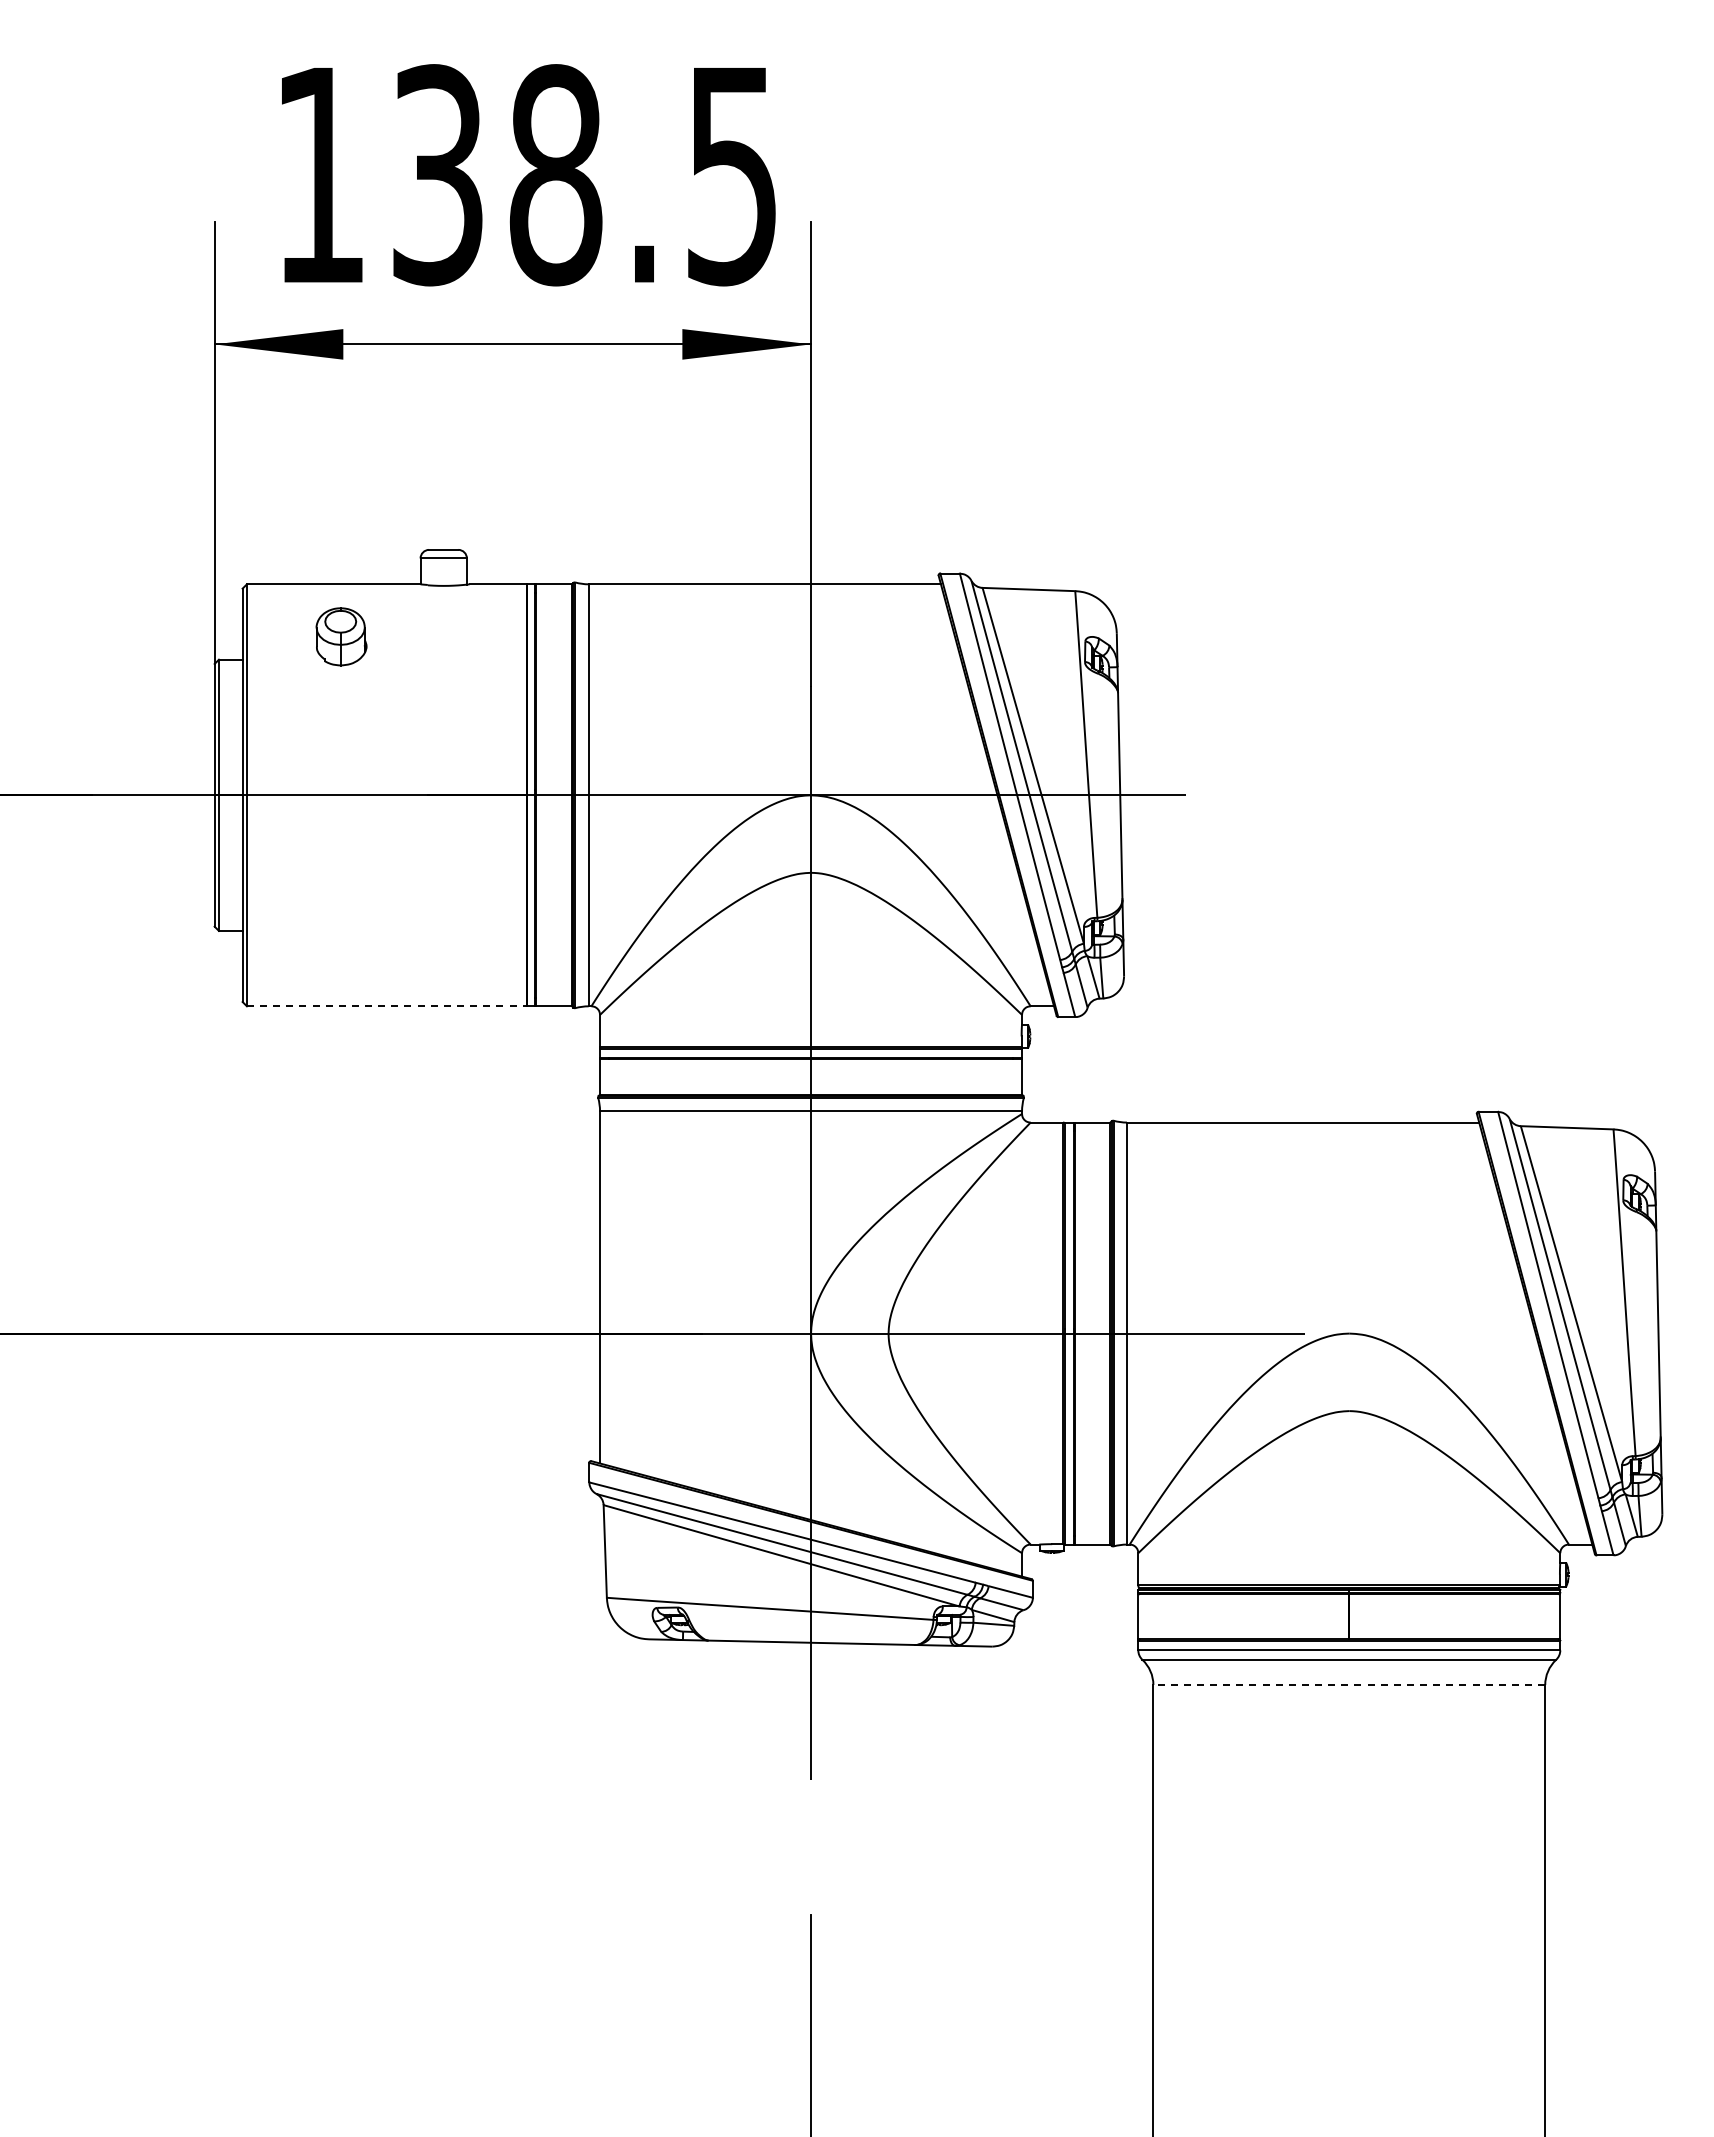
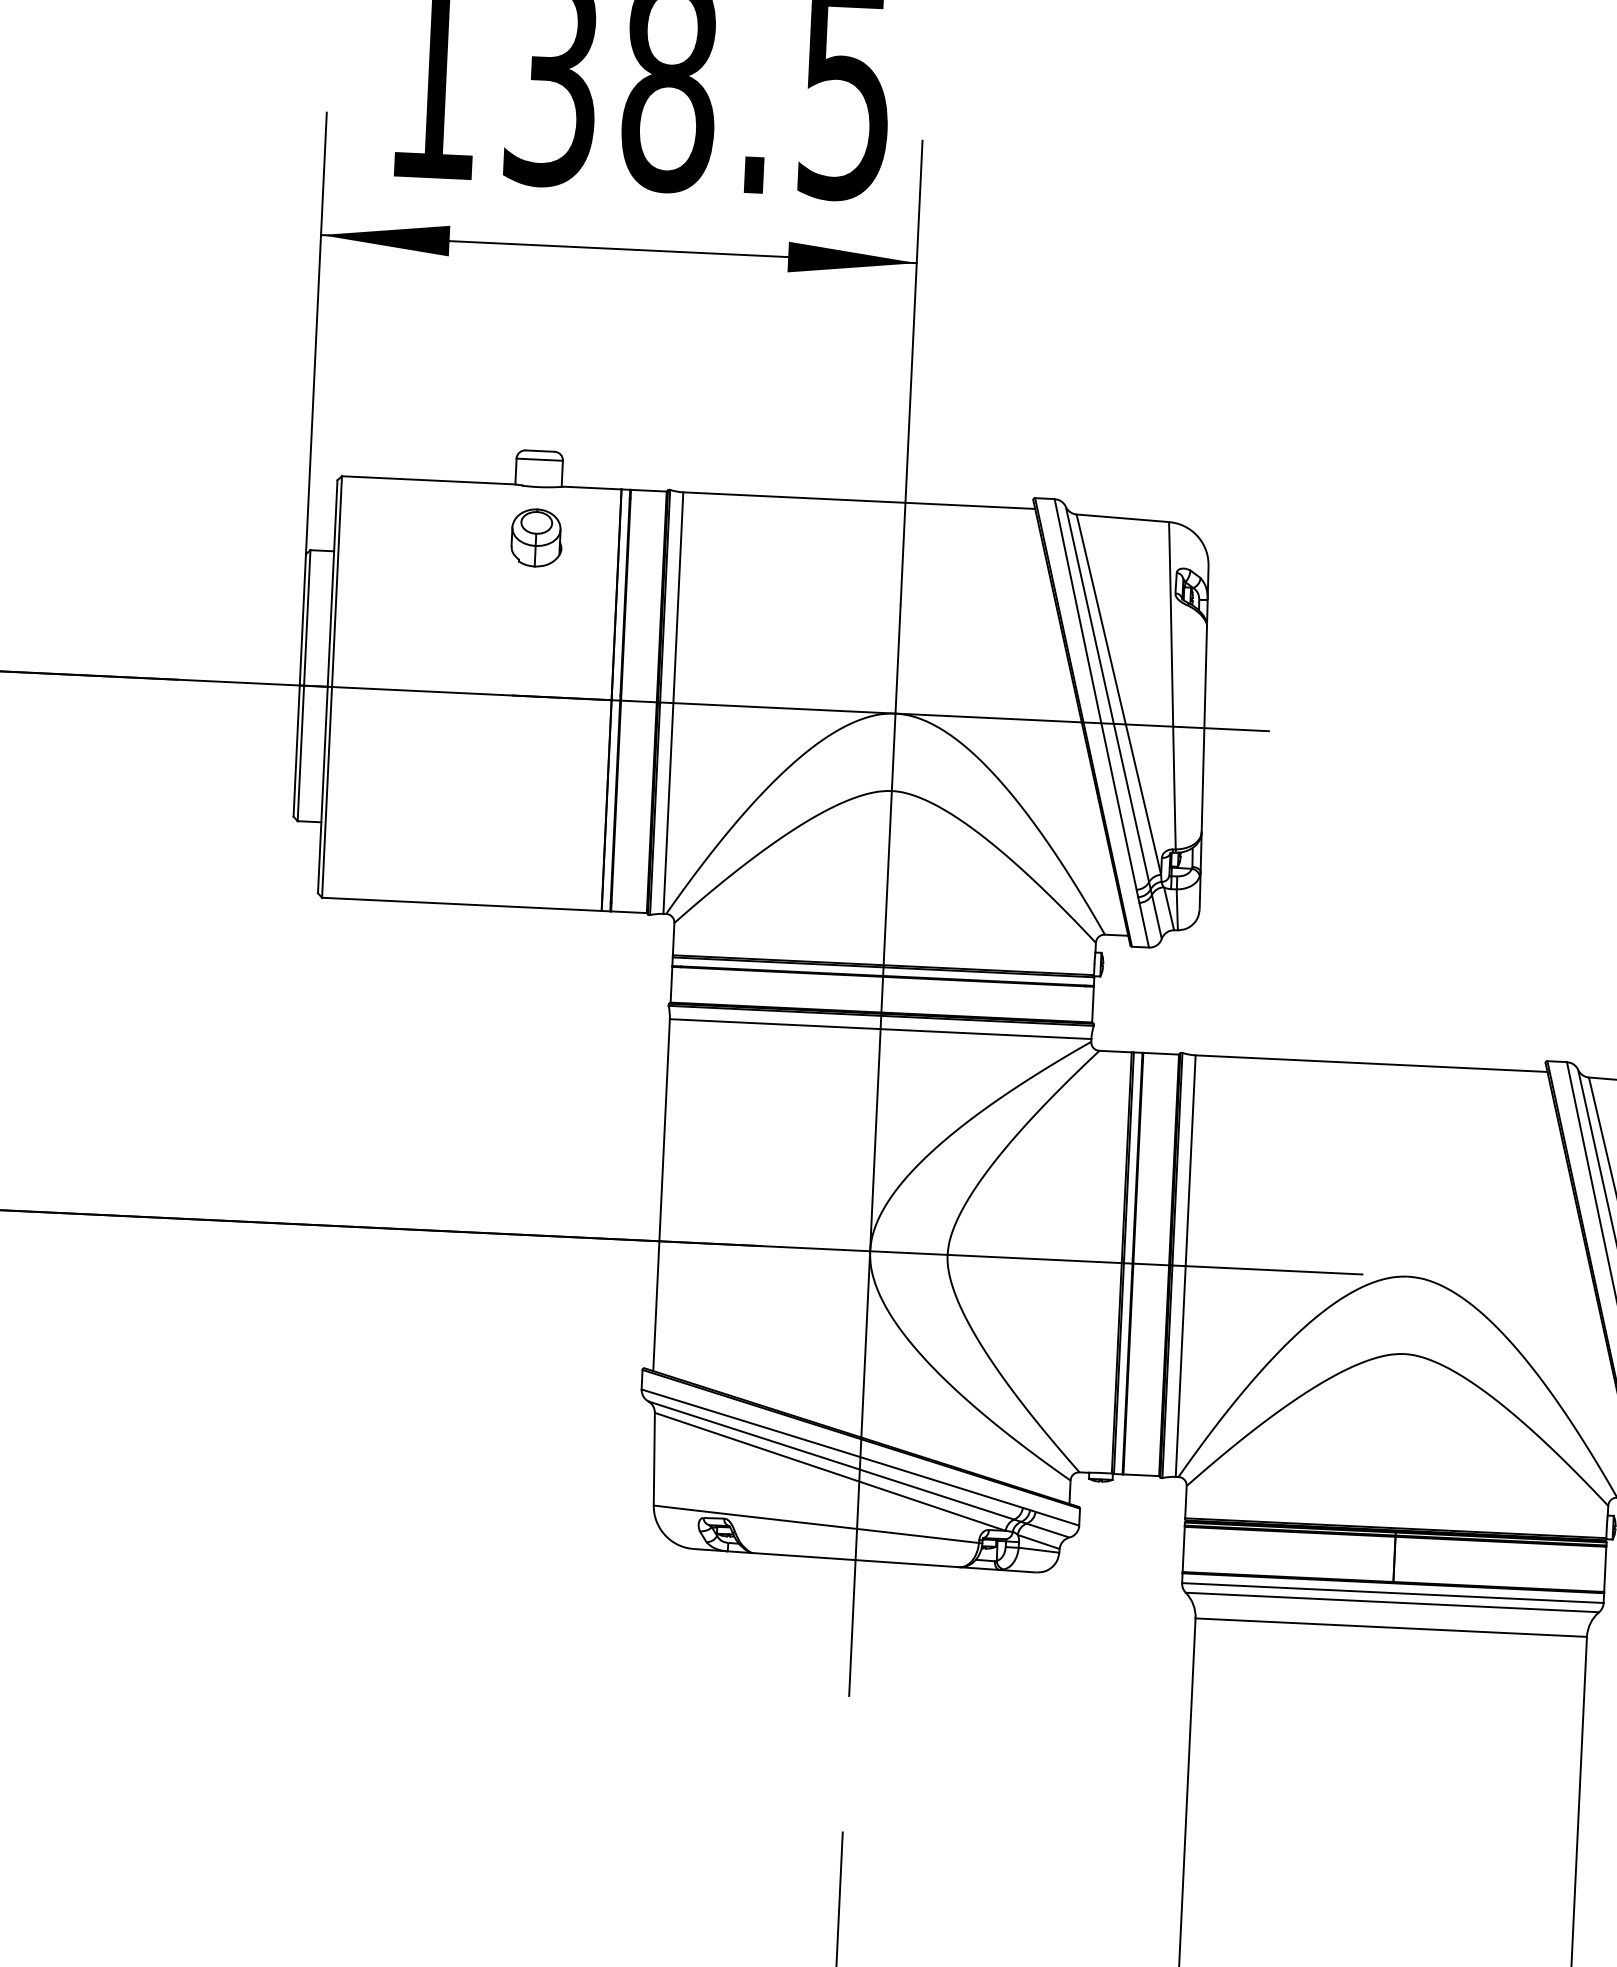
part: (341, 636) -> (536, 537), moved
line: (386, 1006) -> (461, 904), dashed -> solid
line: (1349, 1685) -> (1391, 1628), dashed -> solid

